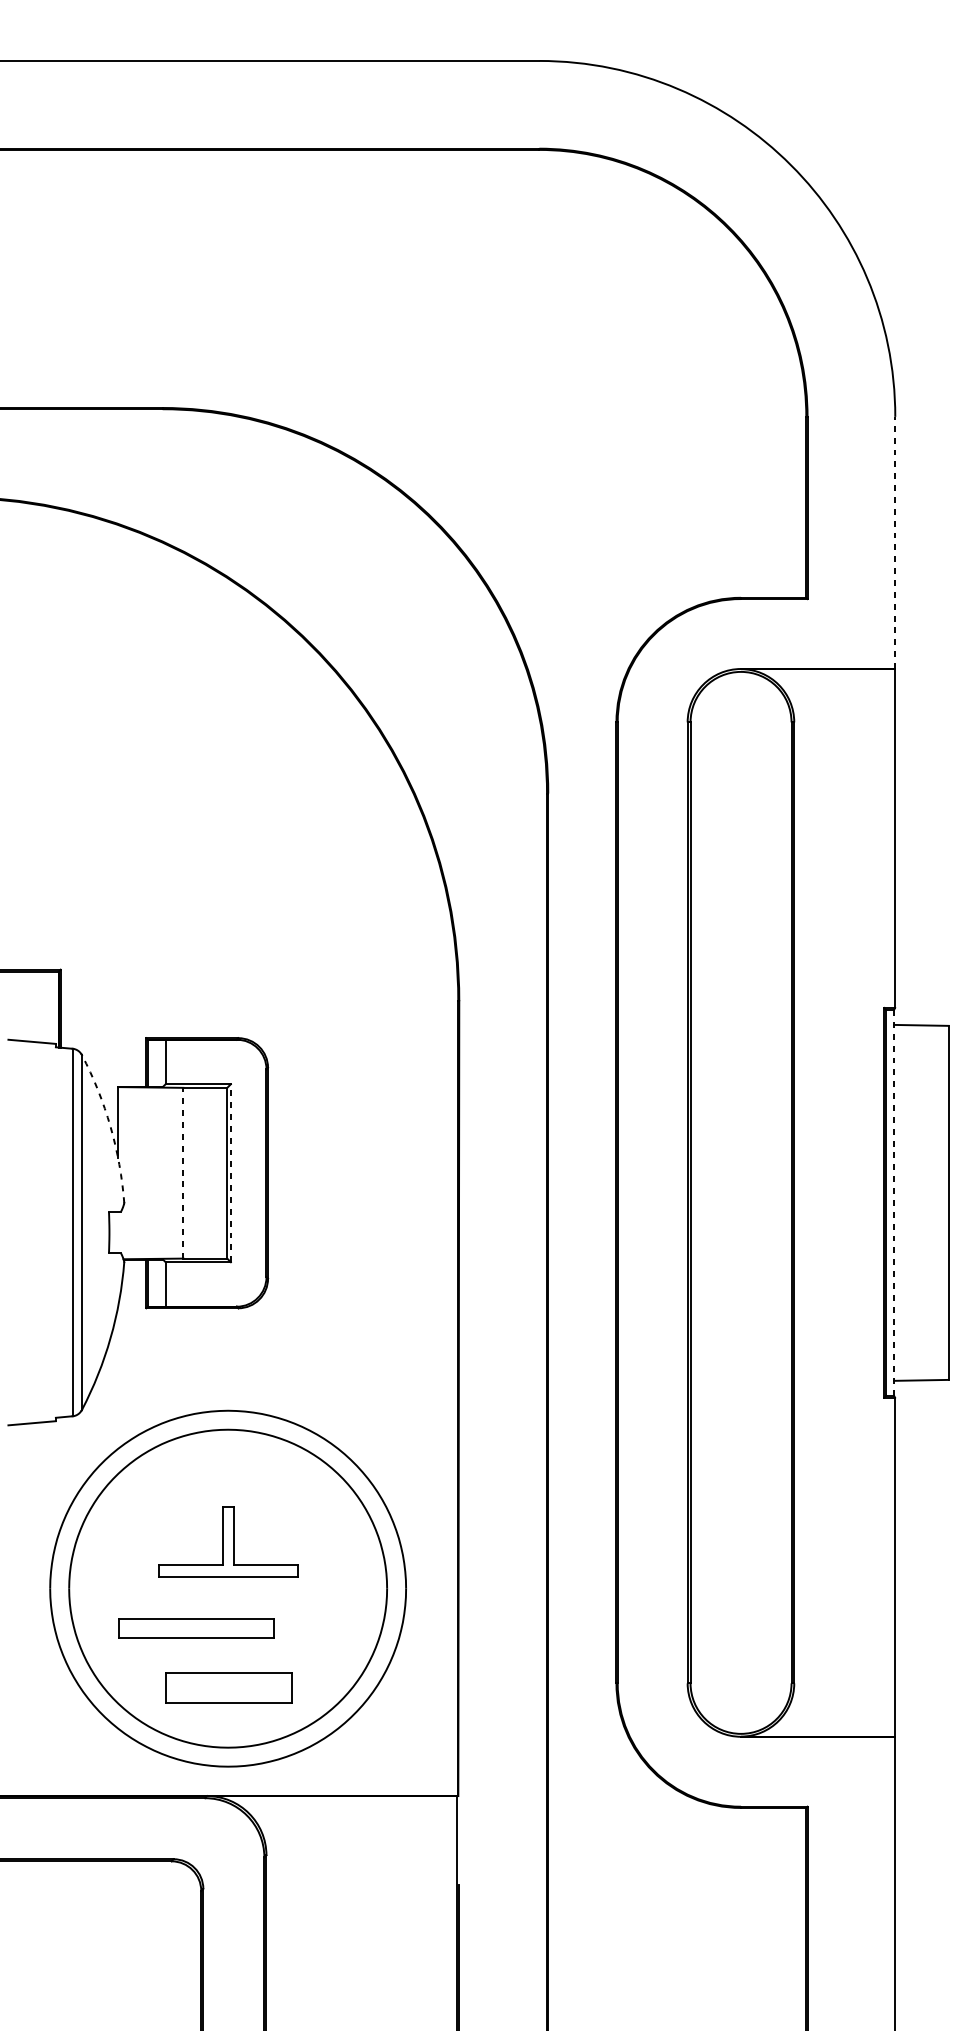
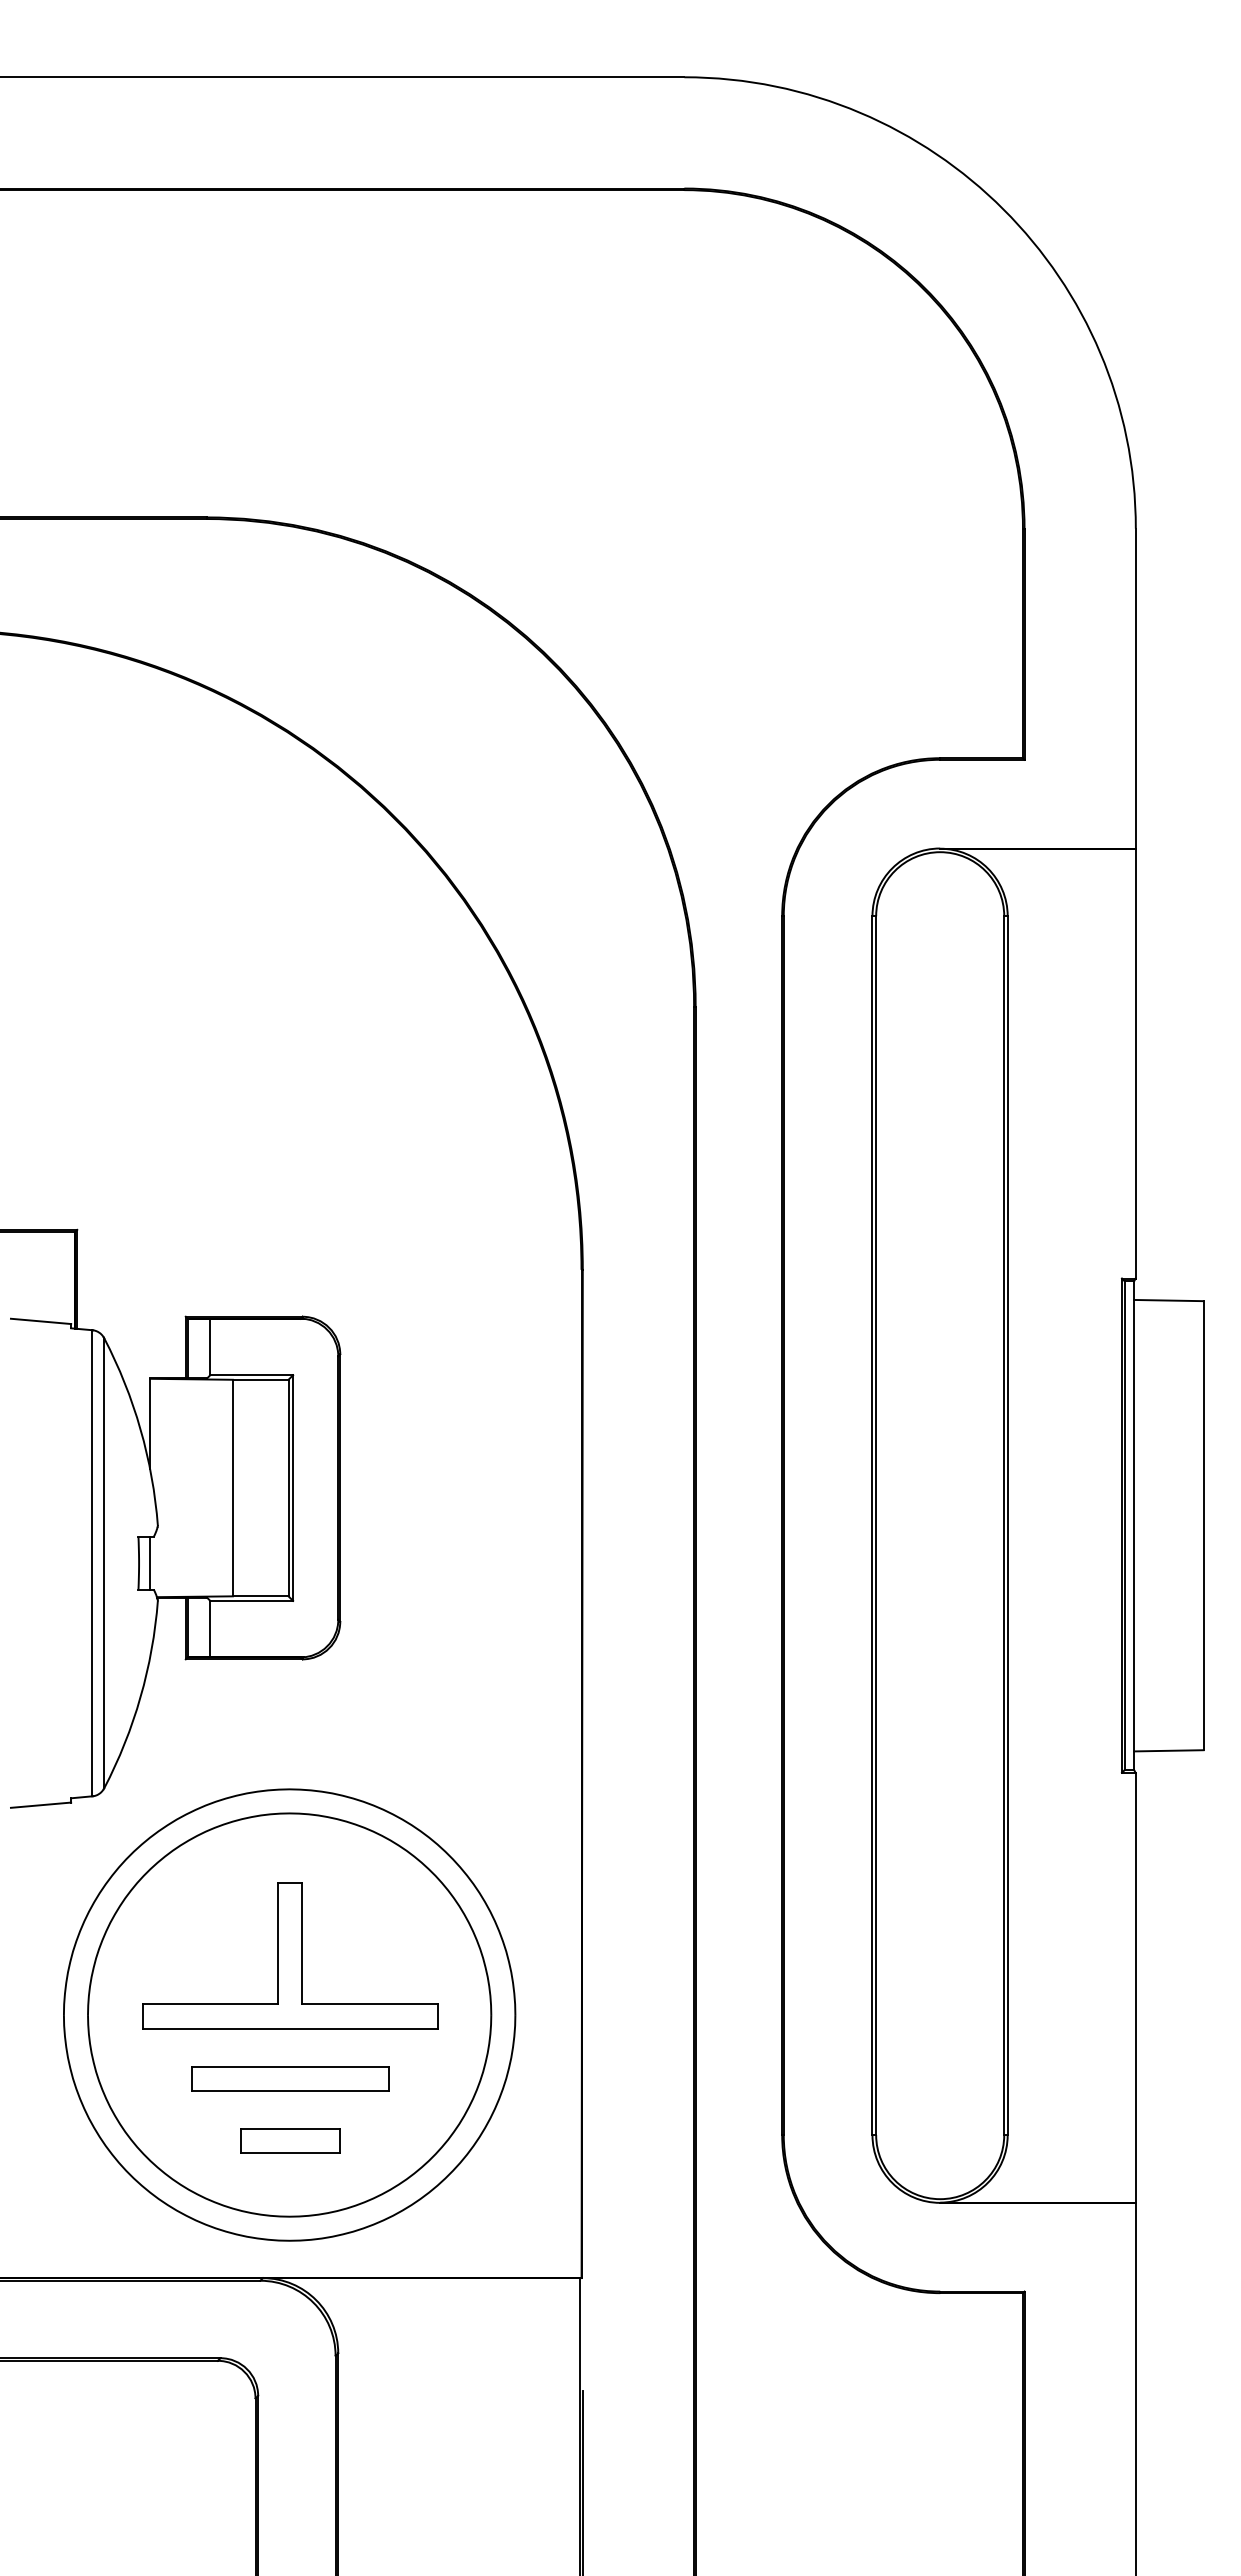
line: (895, 542) -> (1135, 688), dashed -> solid
arc: (110, 1127) -> (140, 1429), dashed -> solid
line: (183, 1172) -> (232, 1487), dashed -> solid
line: (231, 1173) -> (293, 1488), dashed -> solid
line: (894, 1202) -> (1134, 1525), dashed -> solid
line: (118, 1231) -> (150, 1562), added
part: (228, 1541) -> (290, 1955), size x1.67
part: (196, 1628) -> (290, 2078), moved
part: (228, 1687) -> (290, 2140), size x0.62

